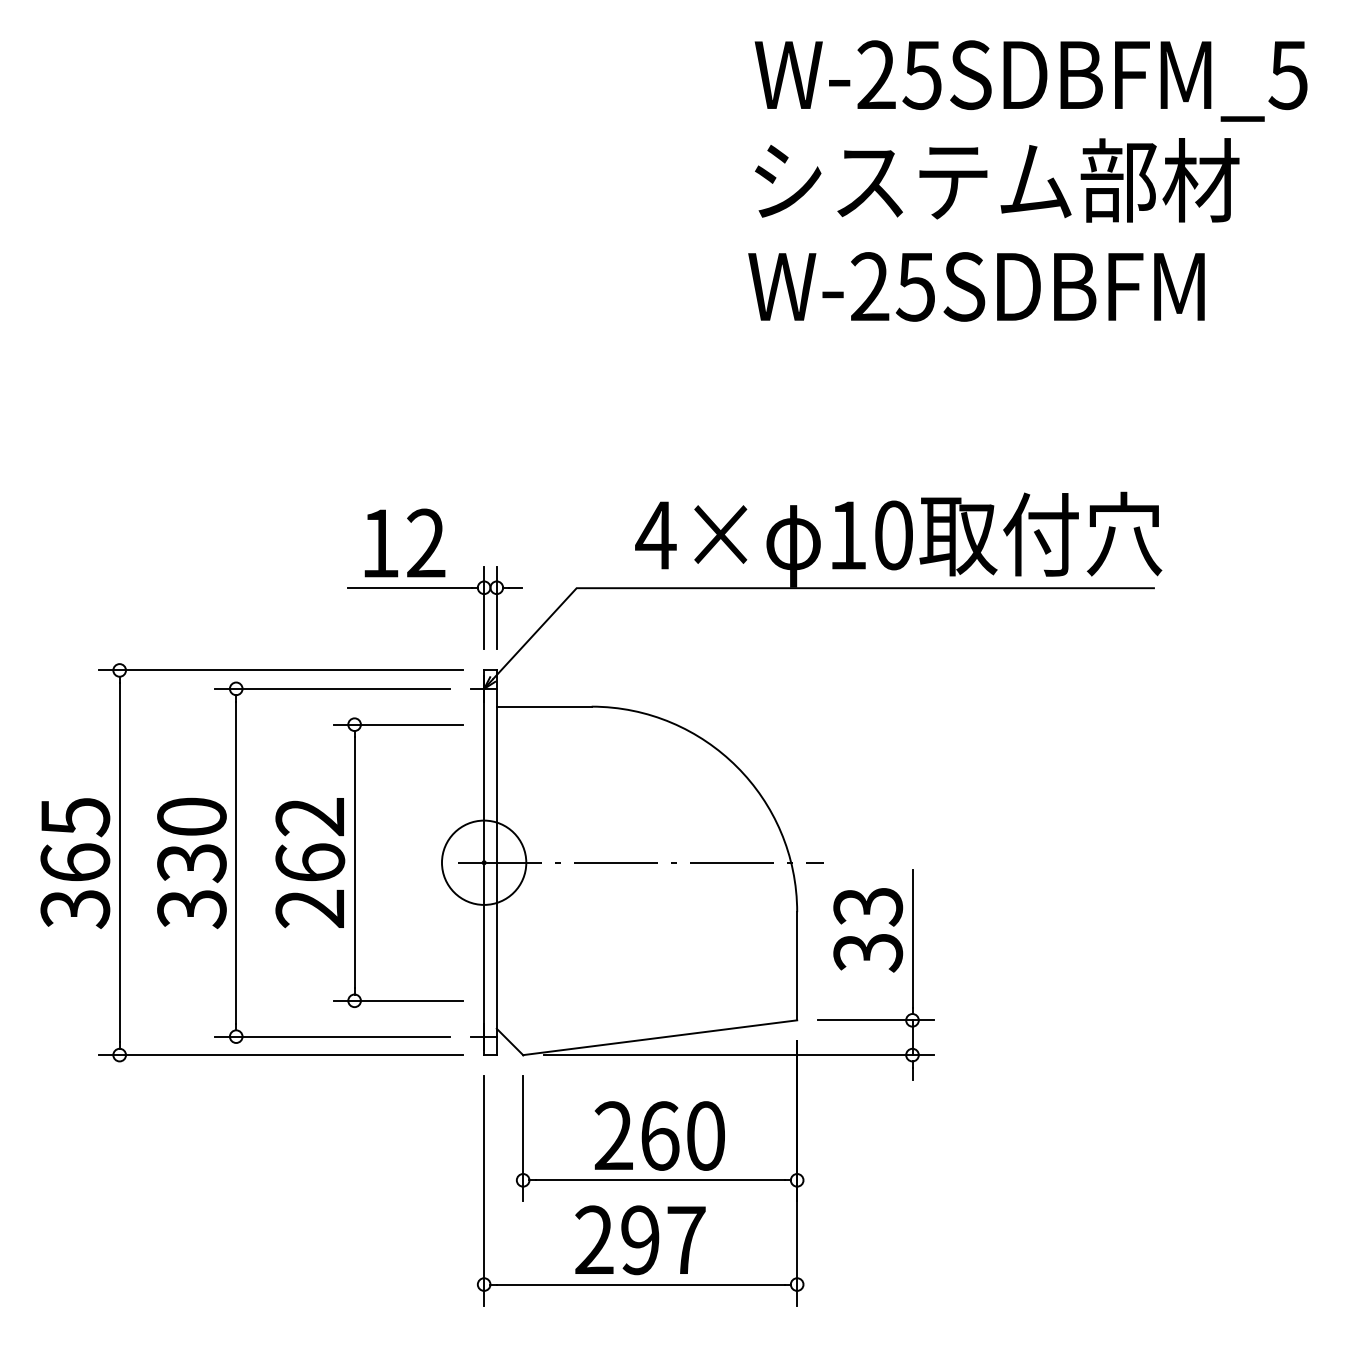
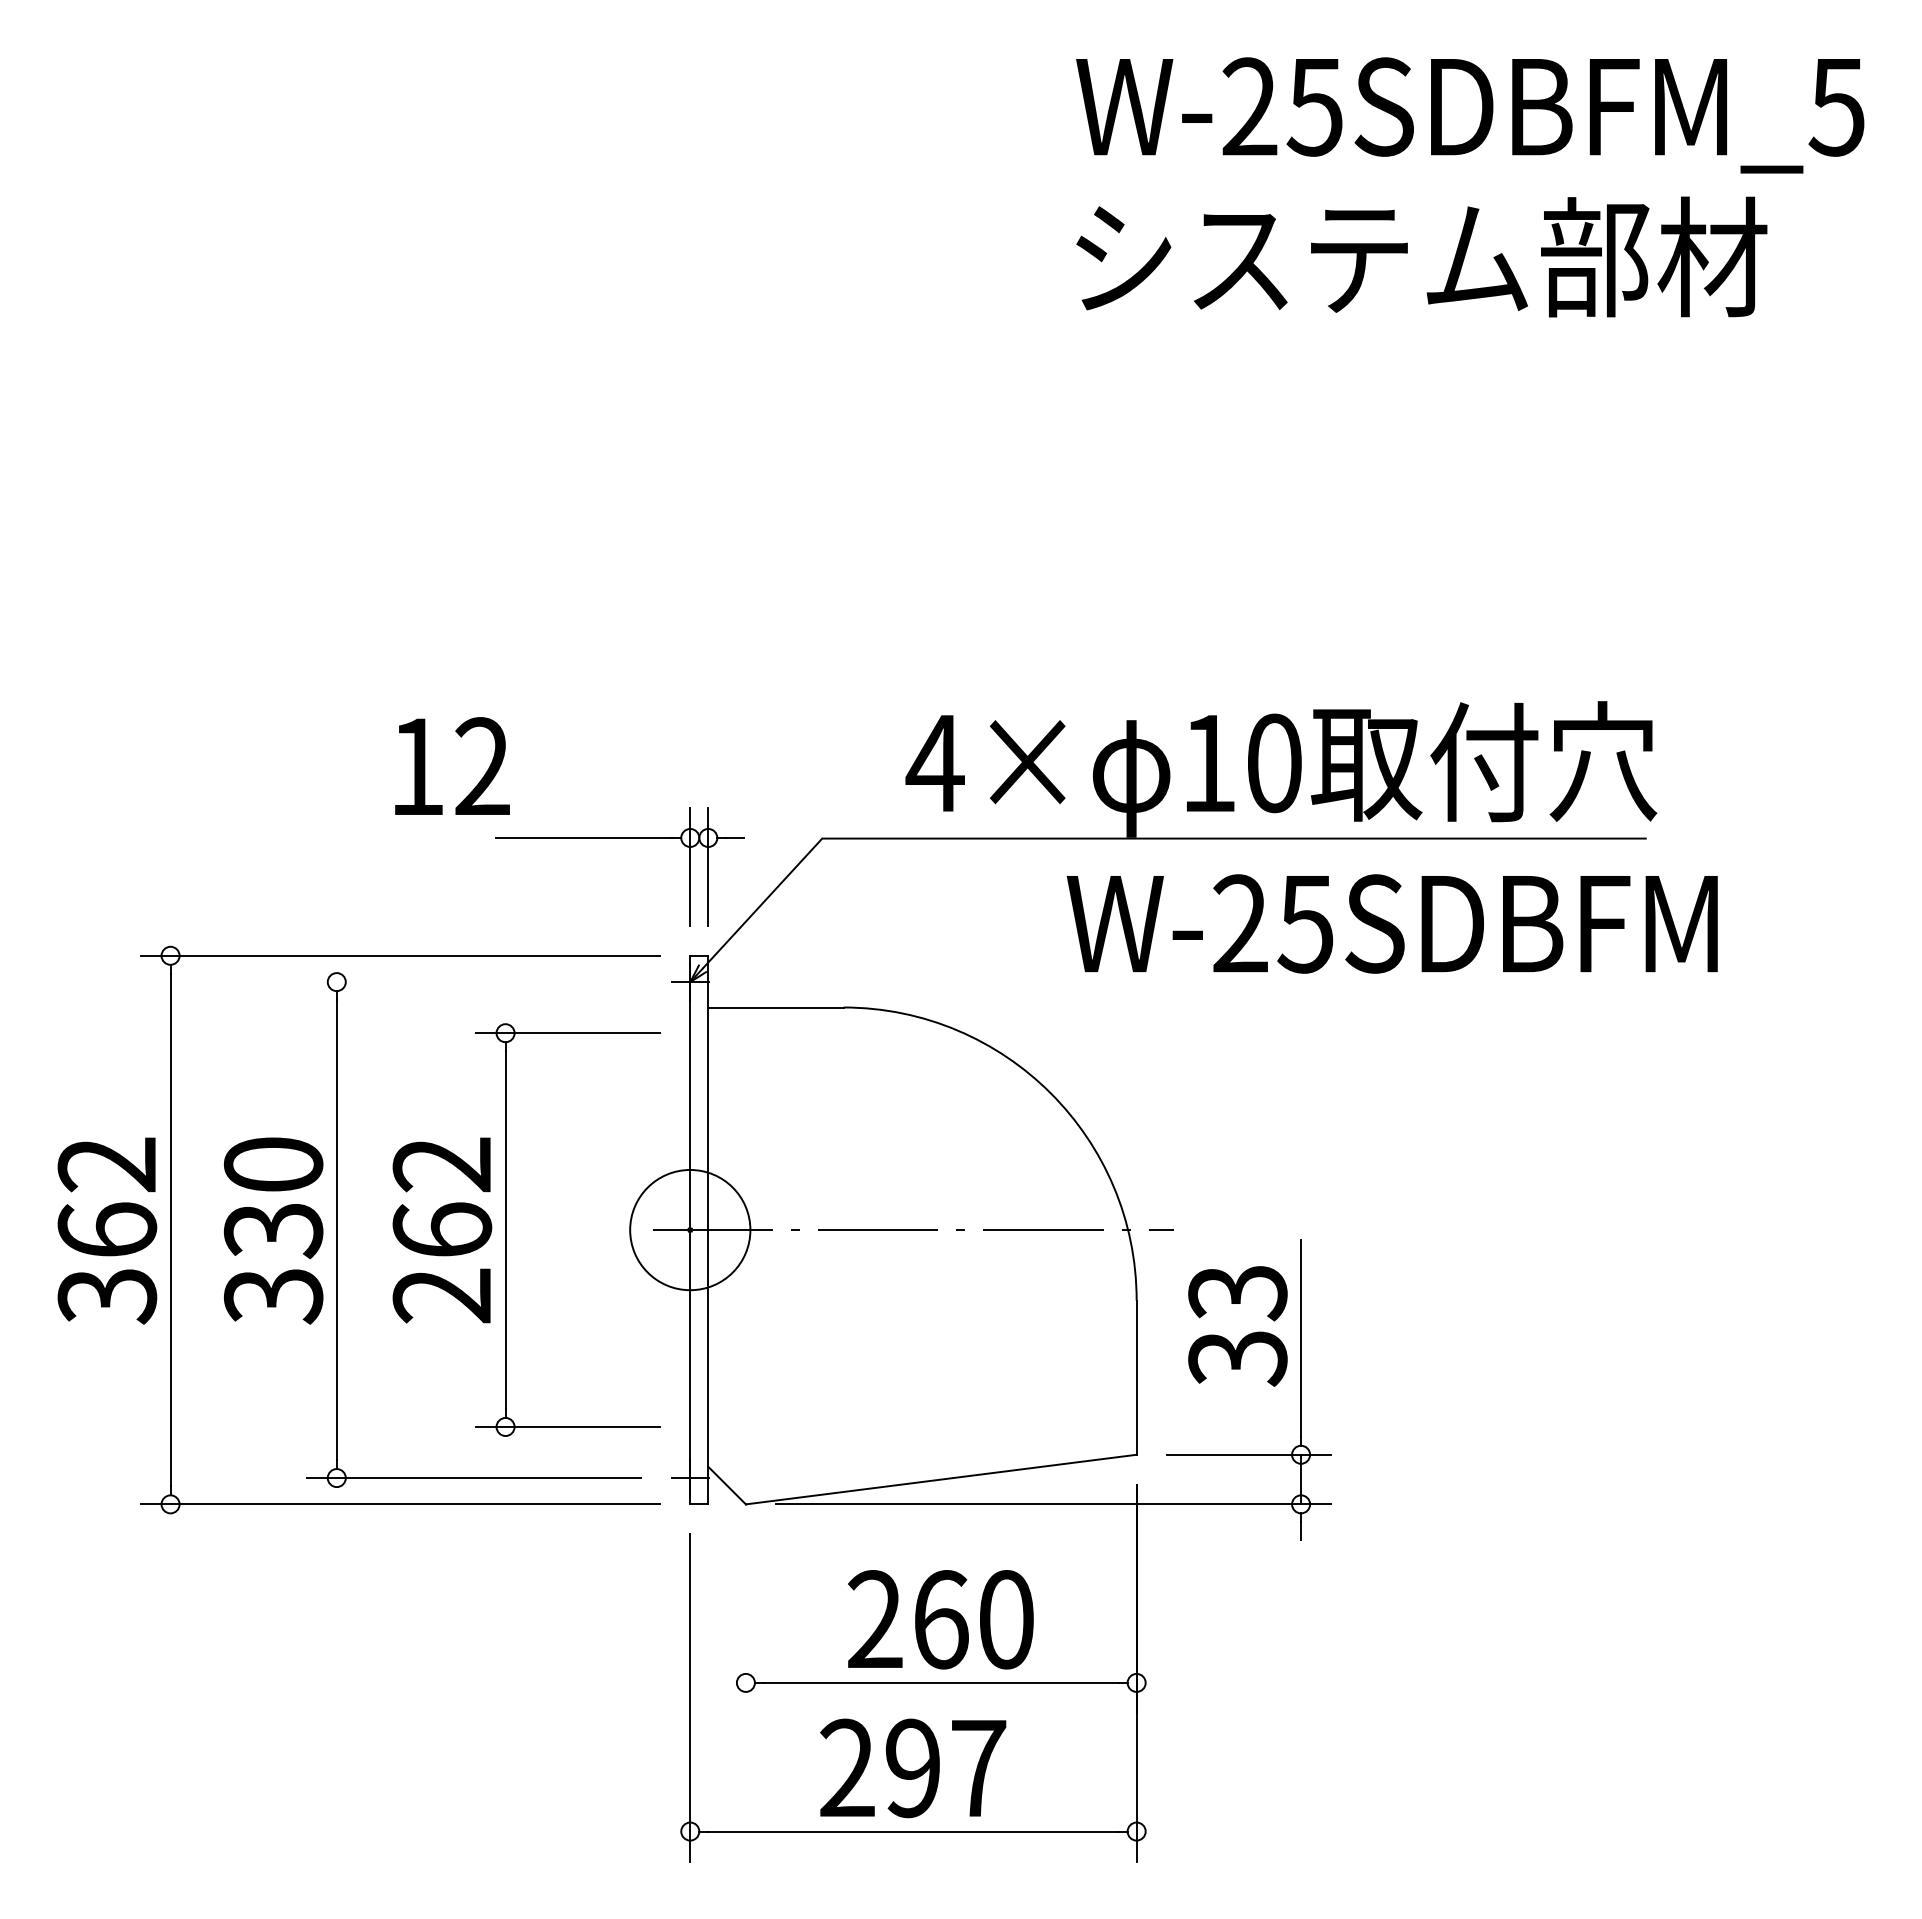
text: (975, 286) -> (1391, 923), moved
text: (405, 542) -> (452, 765), moved
line: (332, 689) -> (473, 982), removed
text: (75, 817) -> (107, 1165), 365 -> 362
line: (522, 1138) -> (745, 1623), removed

